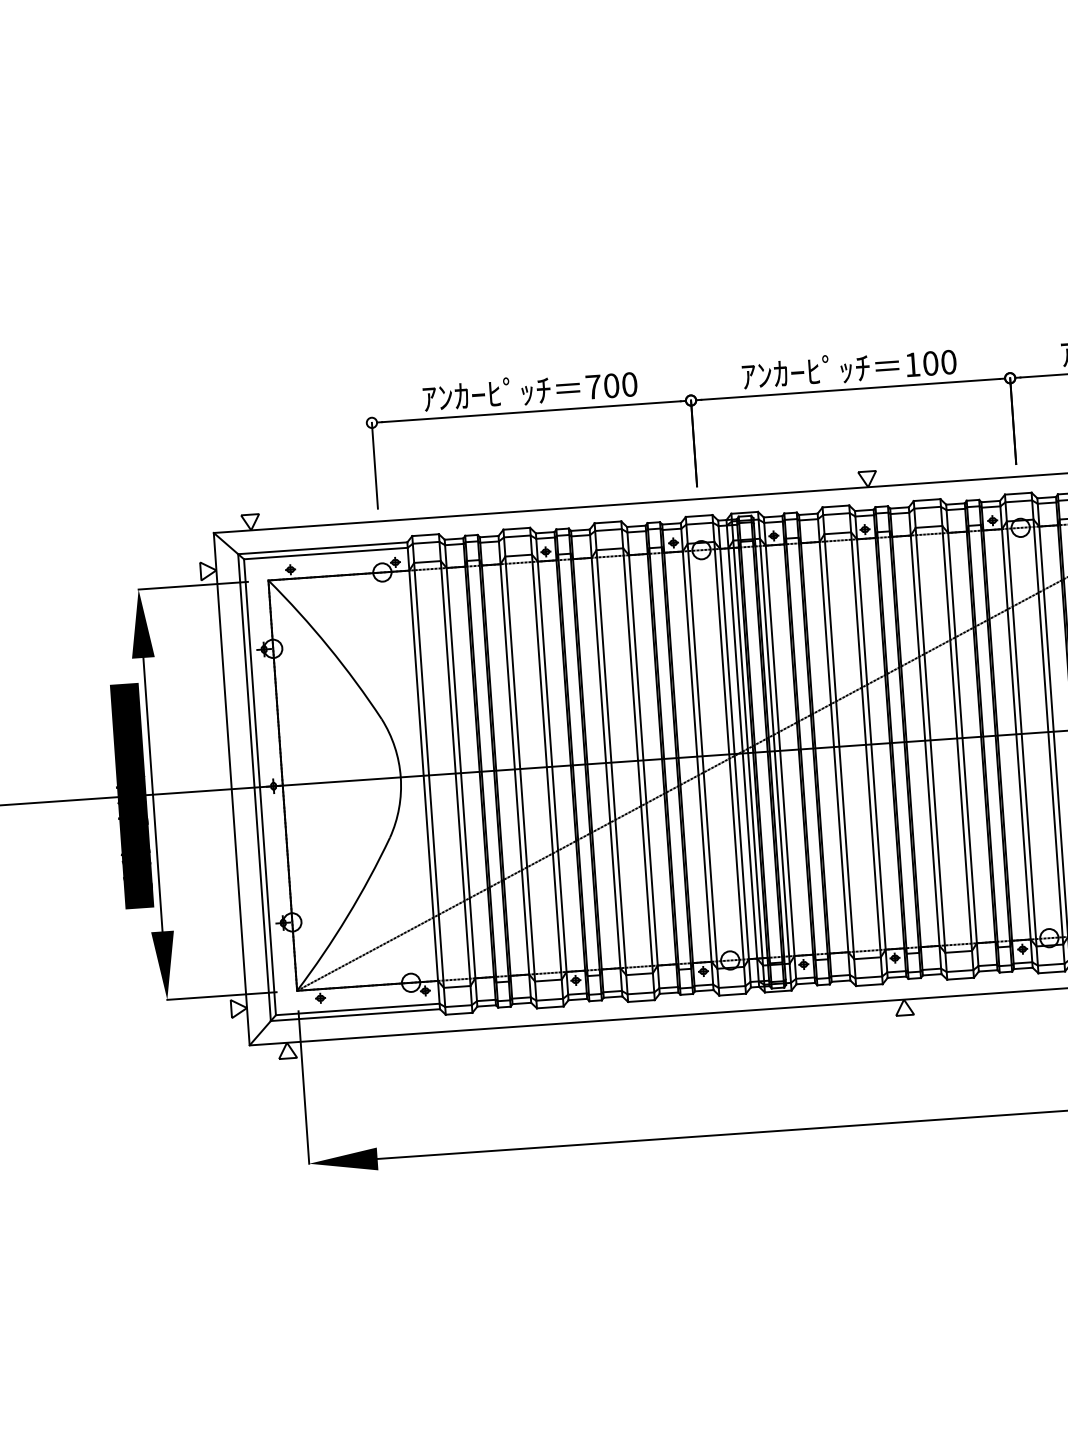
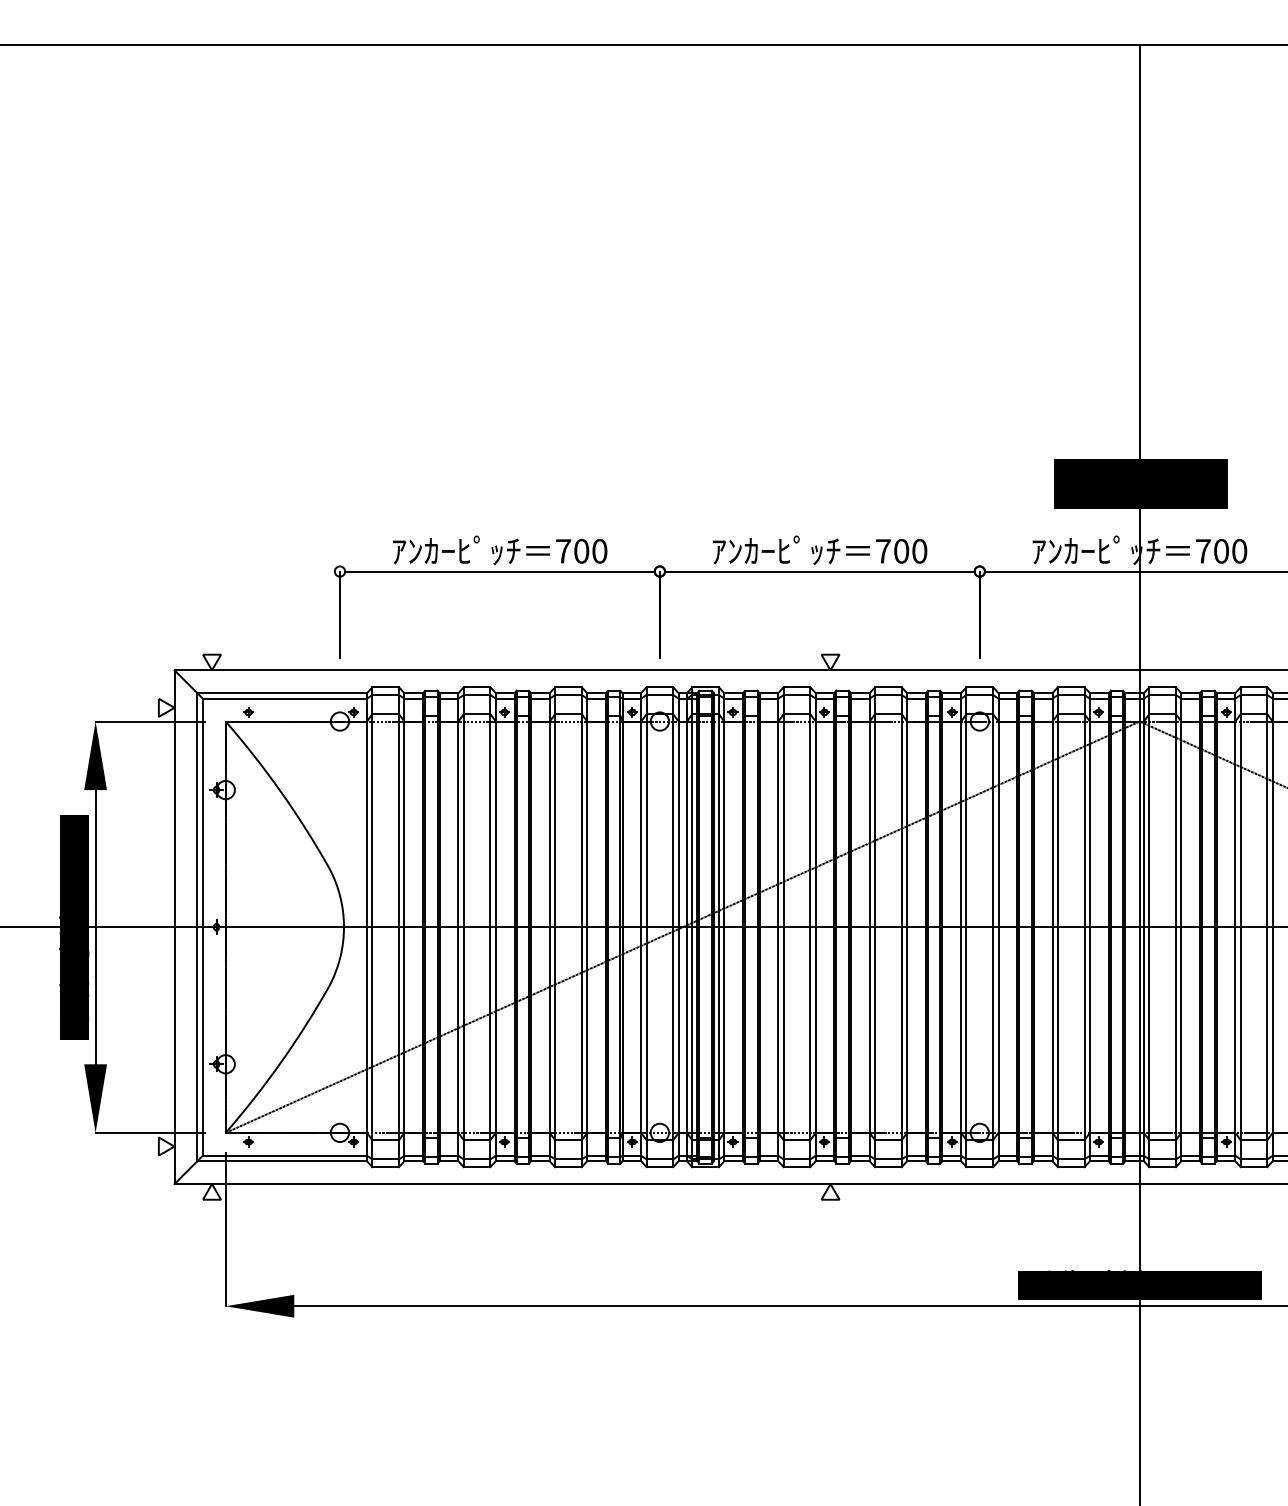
text: (912, 364) -> (883, 551), 100 -> 700

